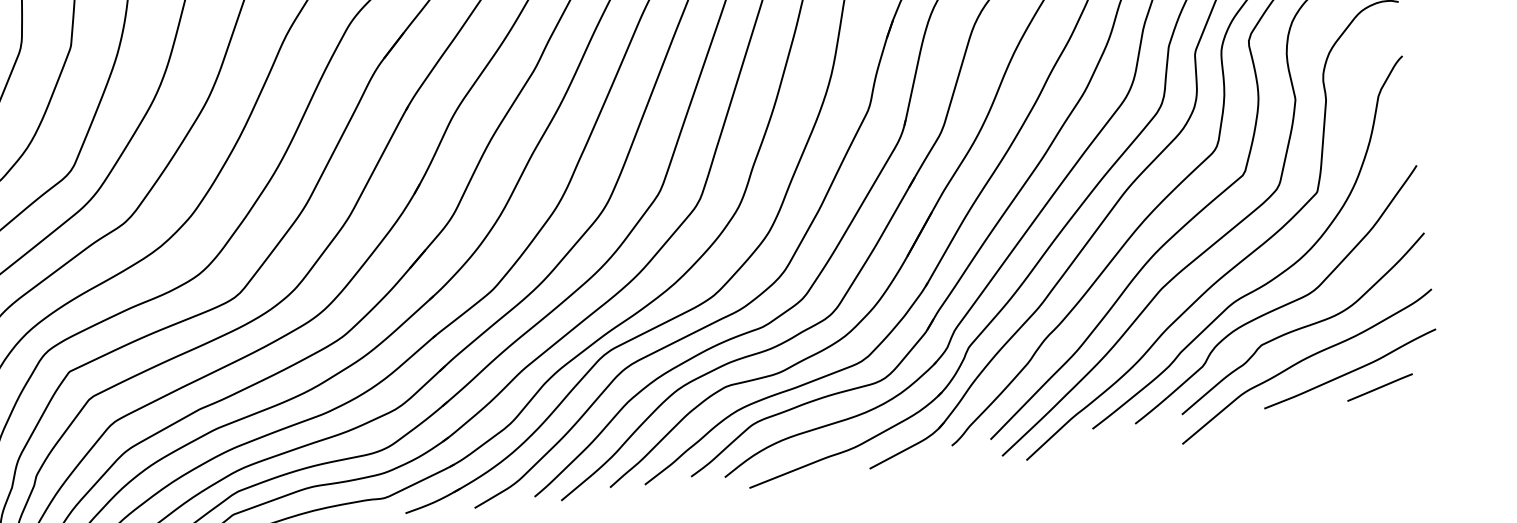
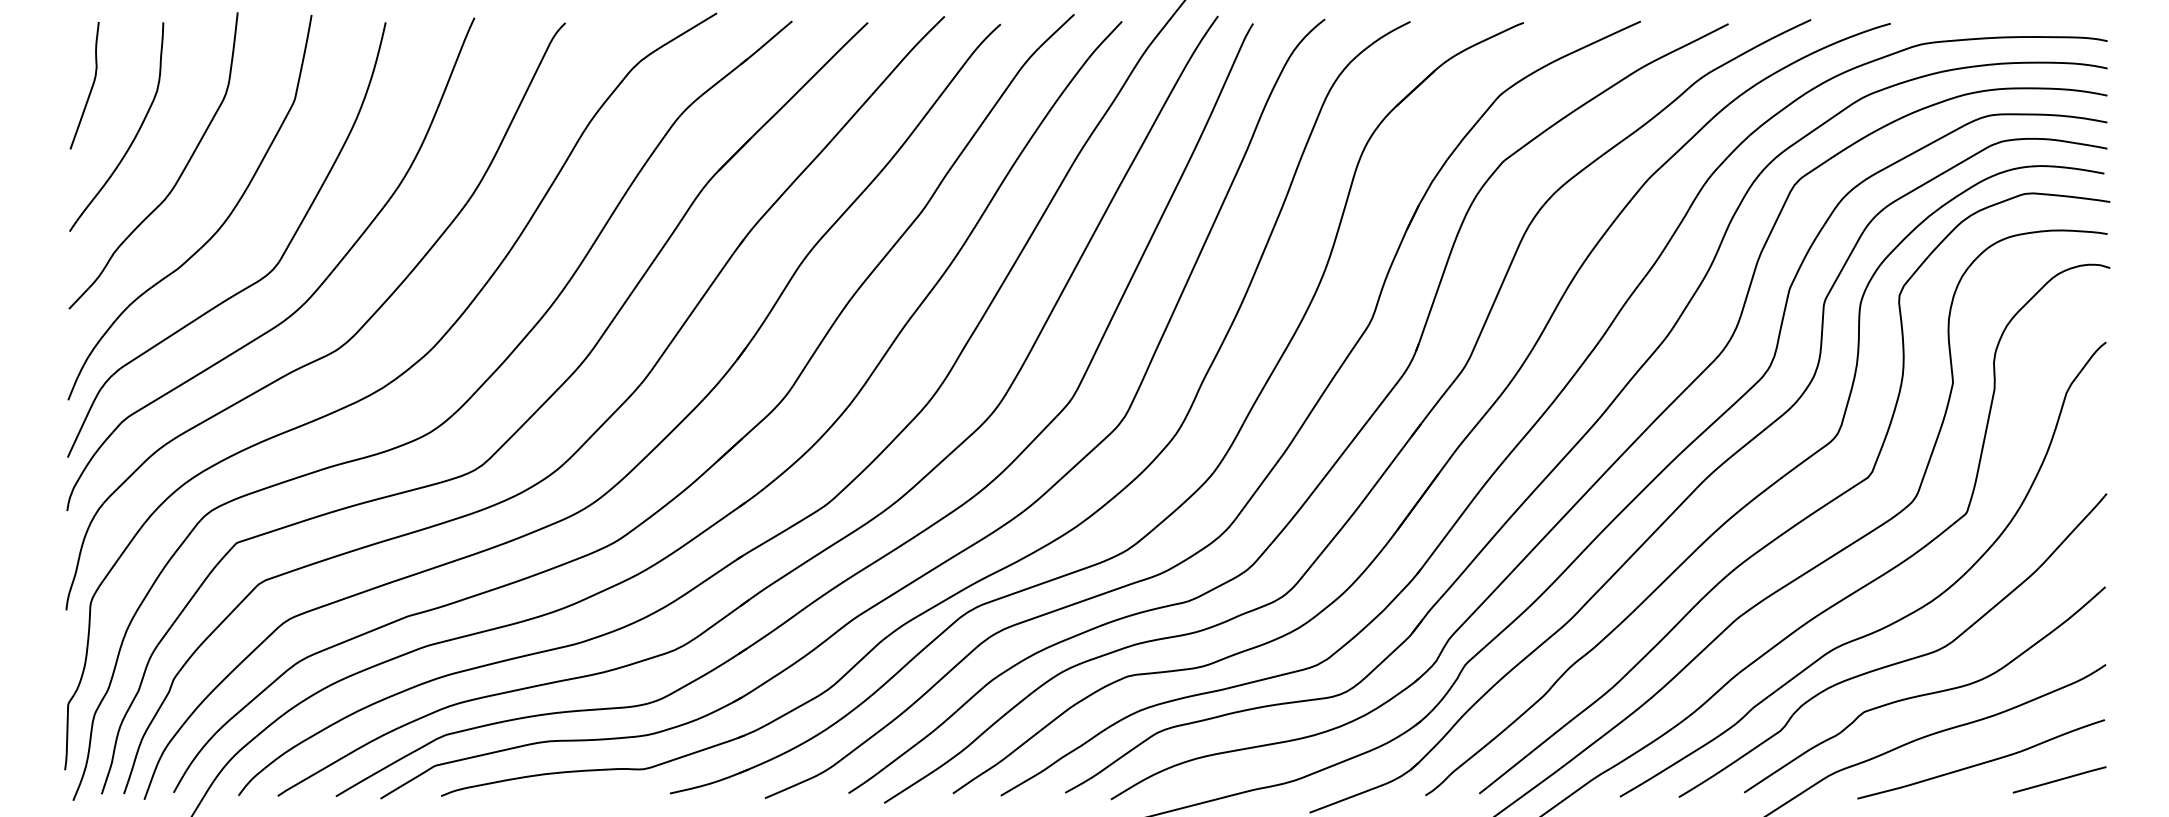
line: (1379, 387) -> (2059, 779), moved

